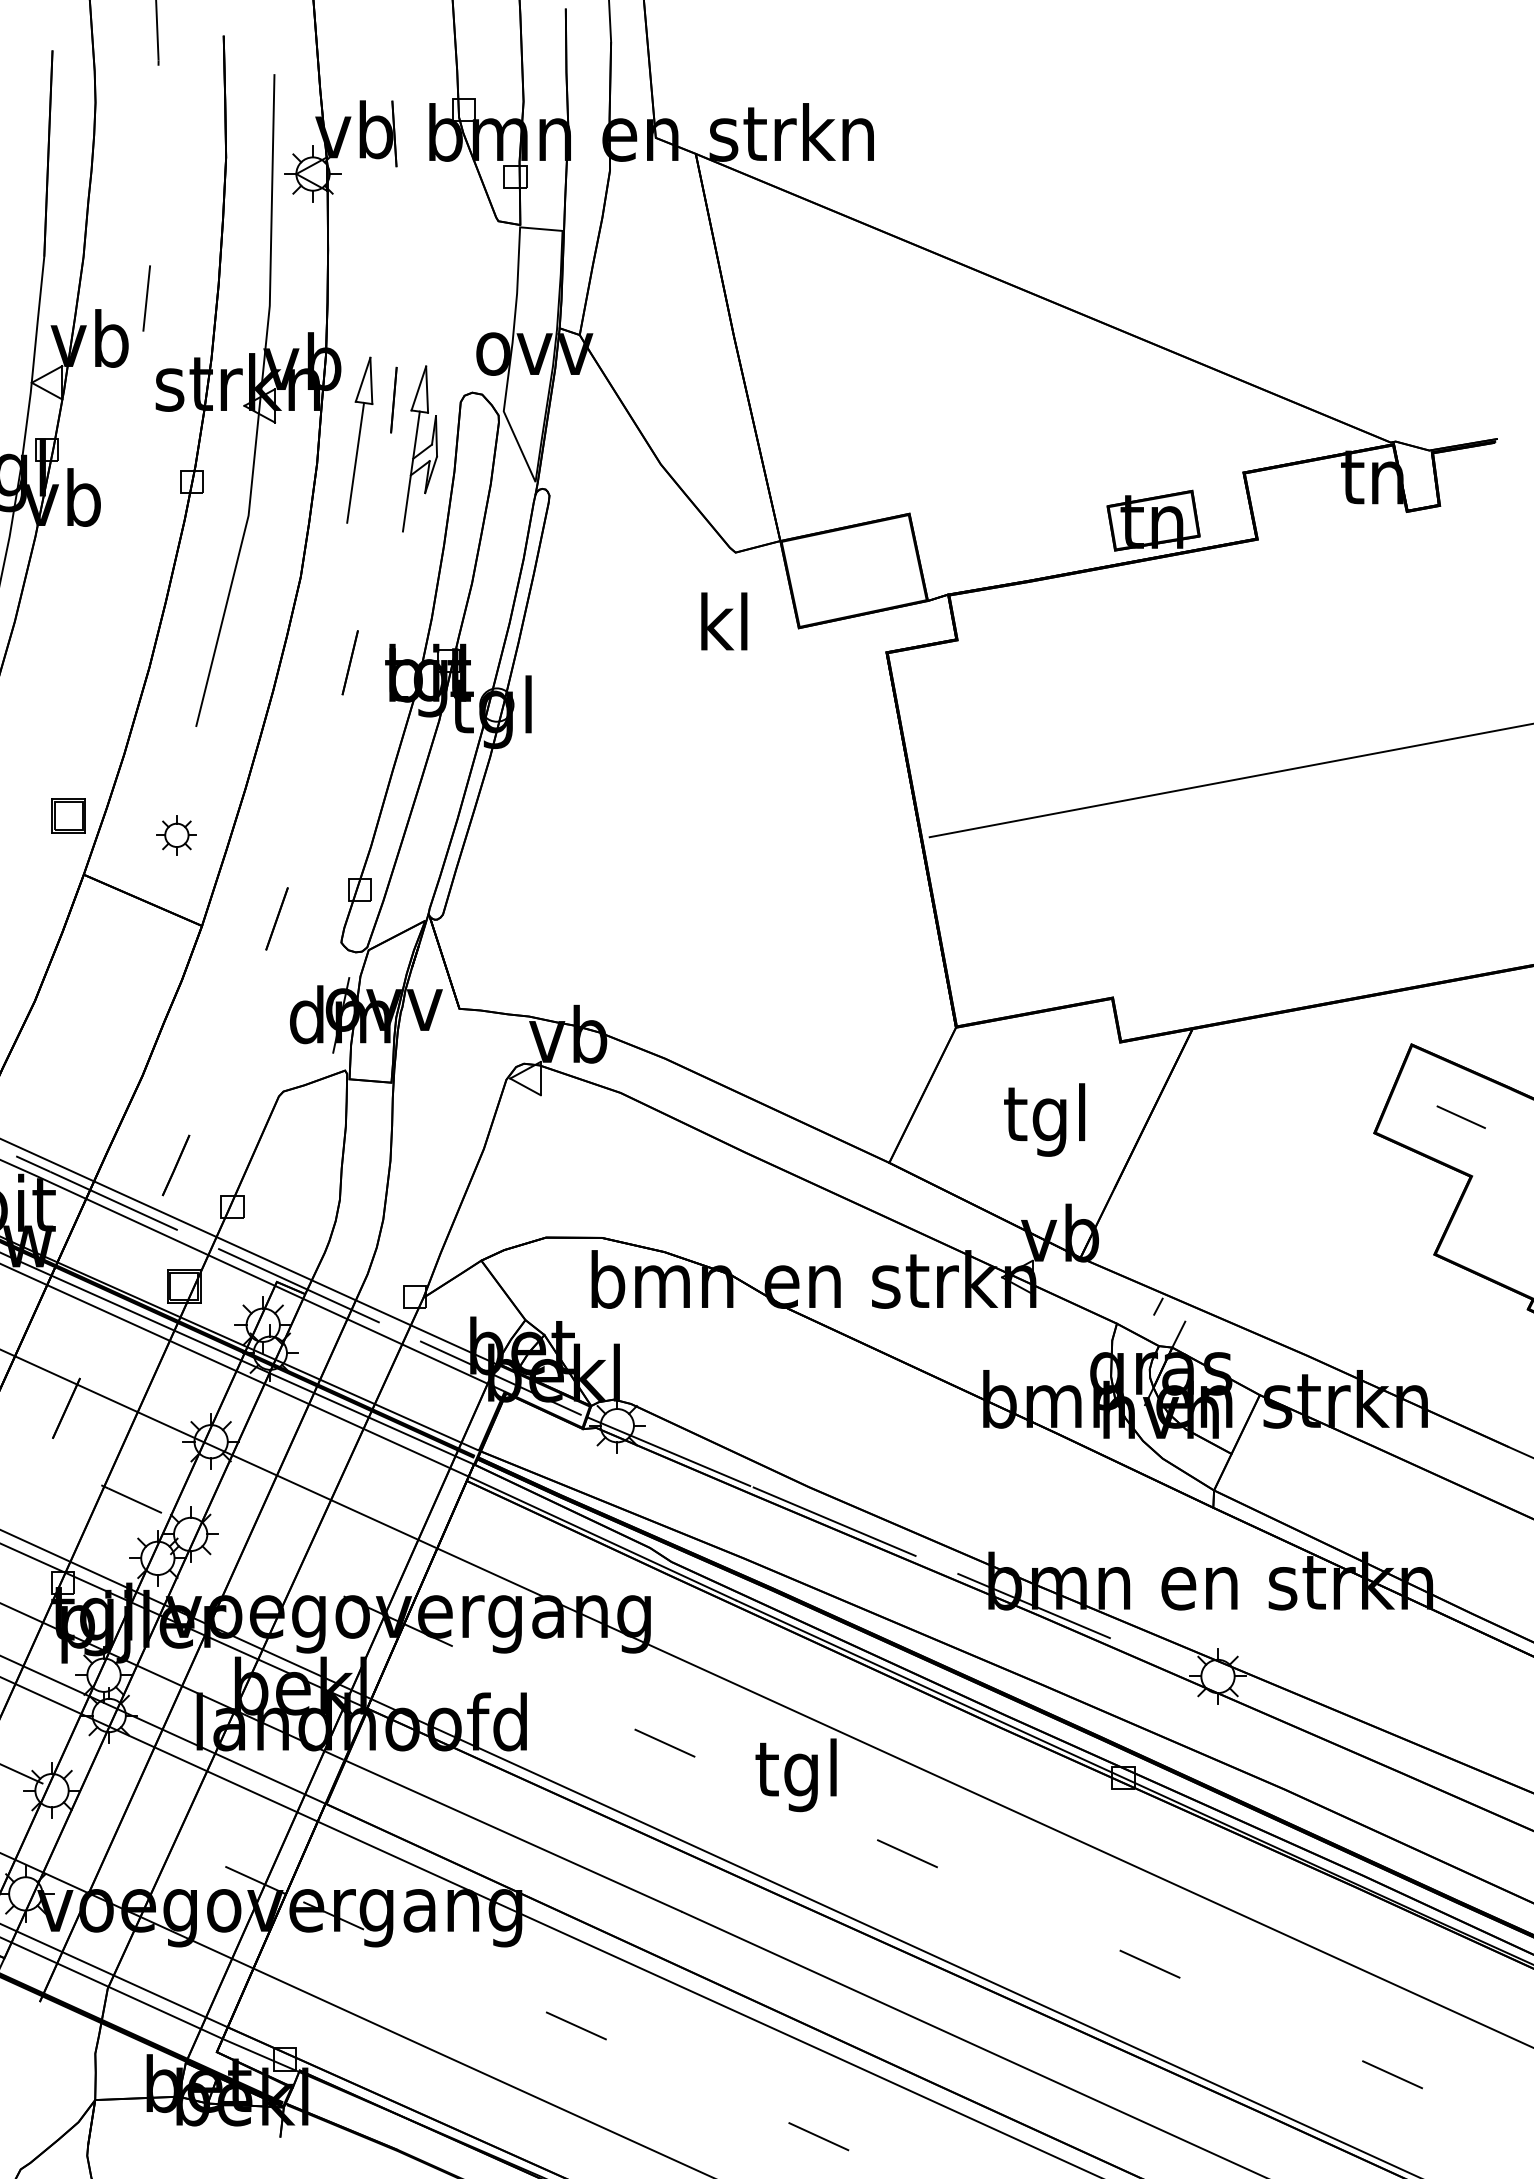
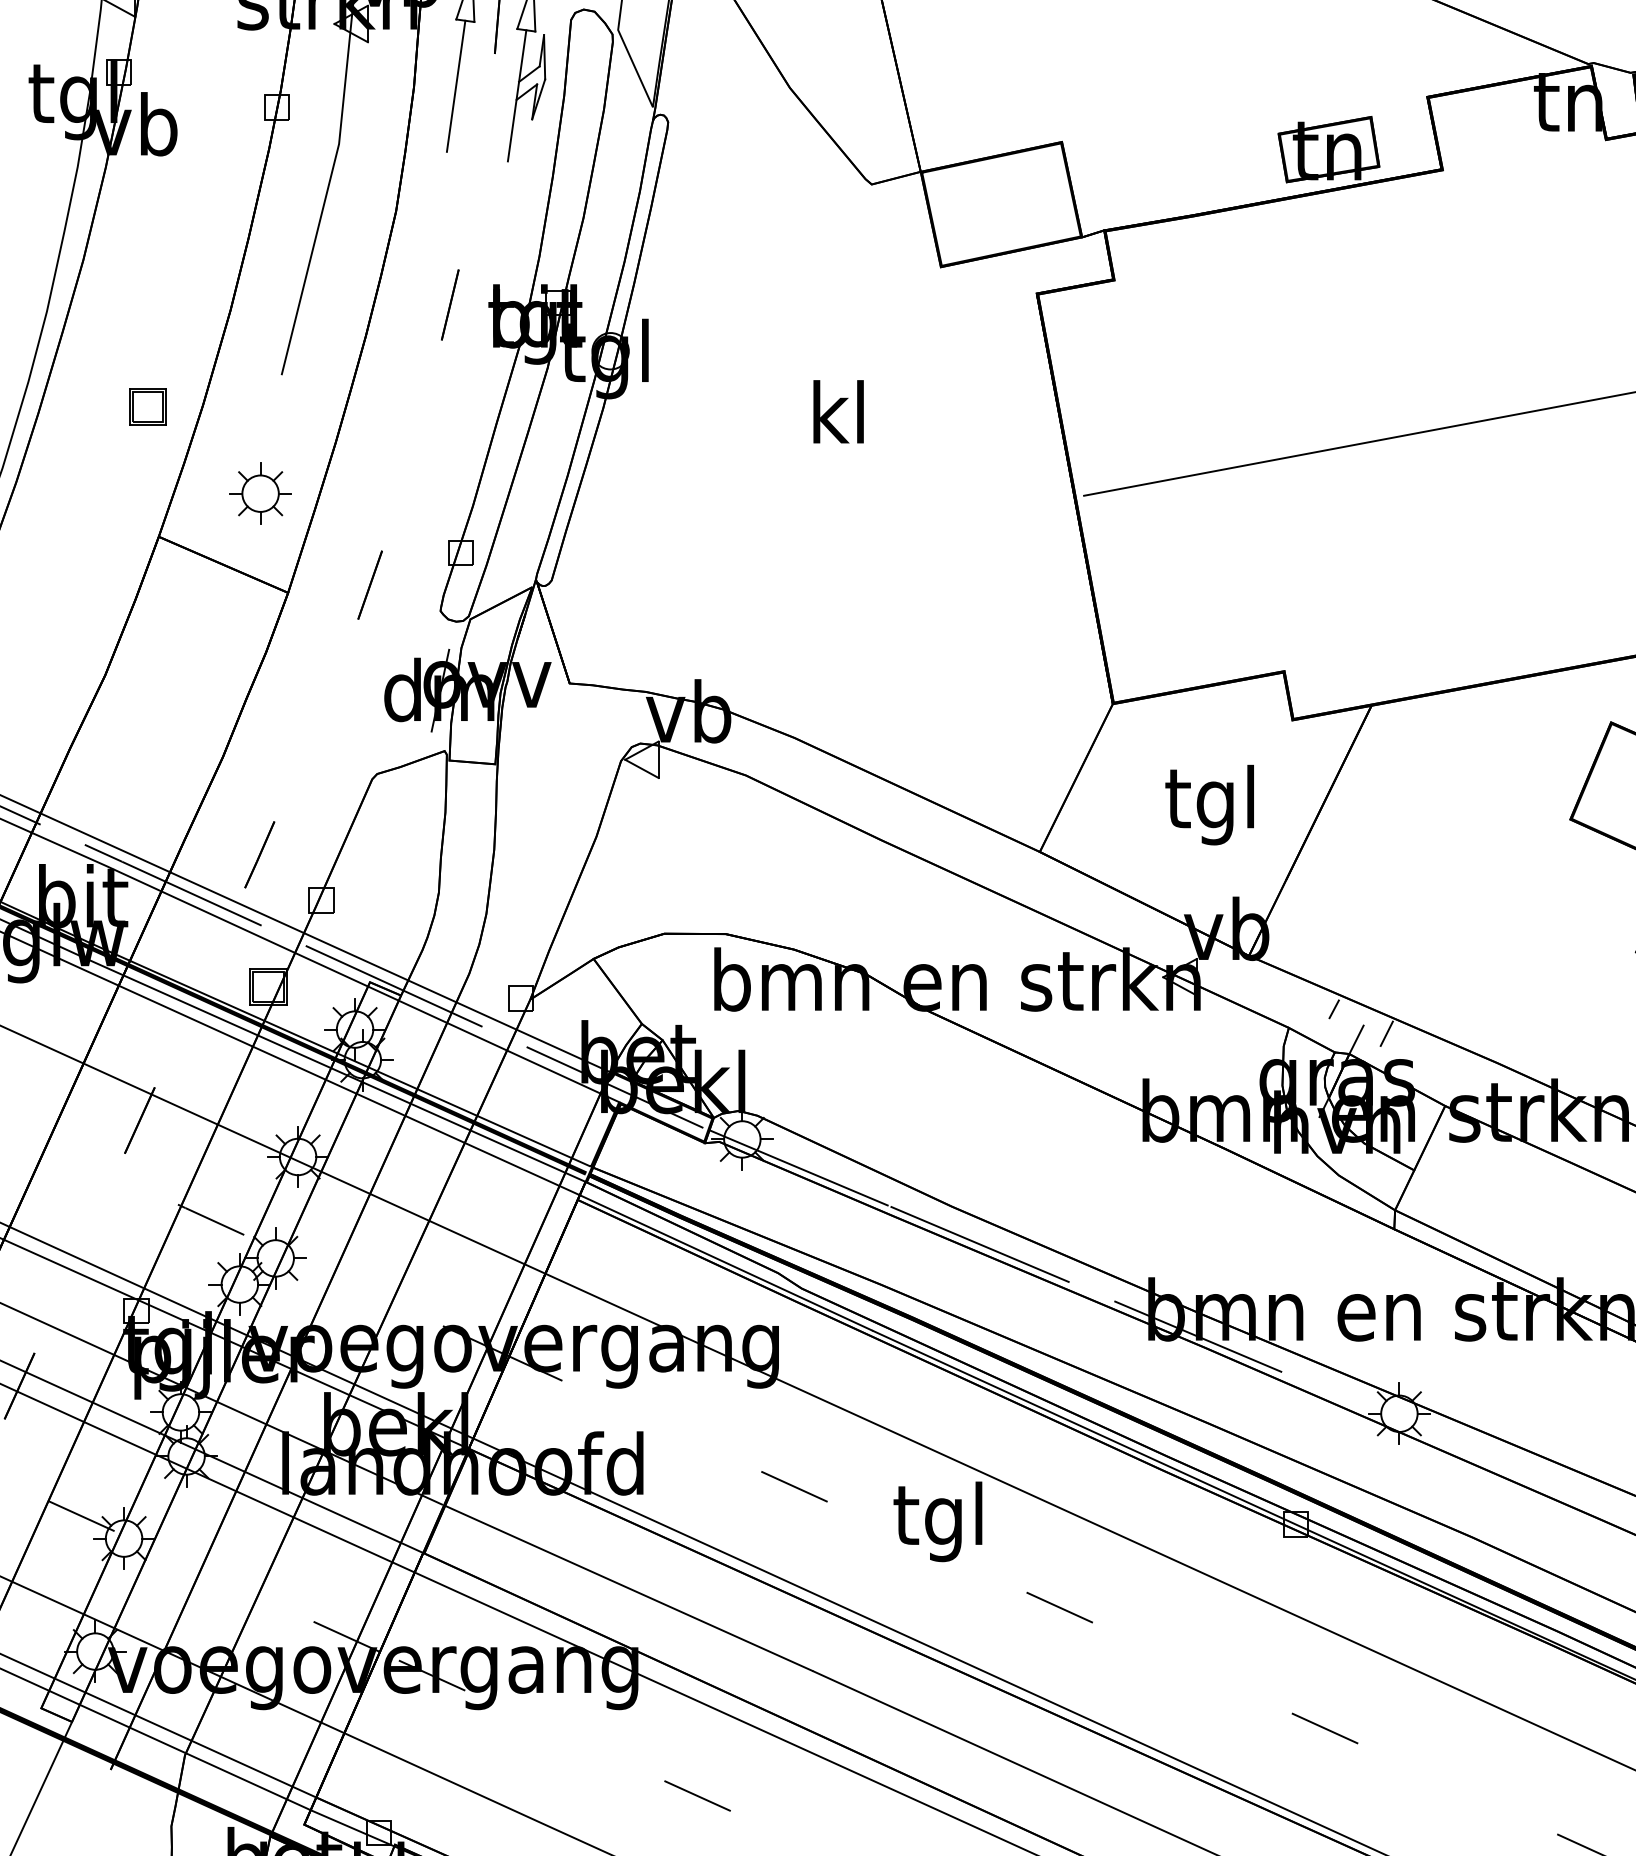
text: (724, 621) -> (838, 411), moved
part: (68, 815) -> (147, 406), moved
part: (176, 835) -> (260, 493), size x1.43
line: (1206, 1329) -> (1386, 1034), added

